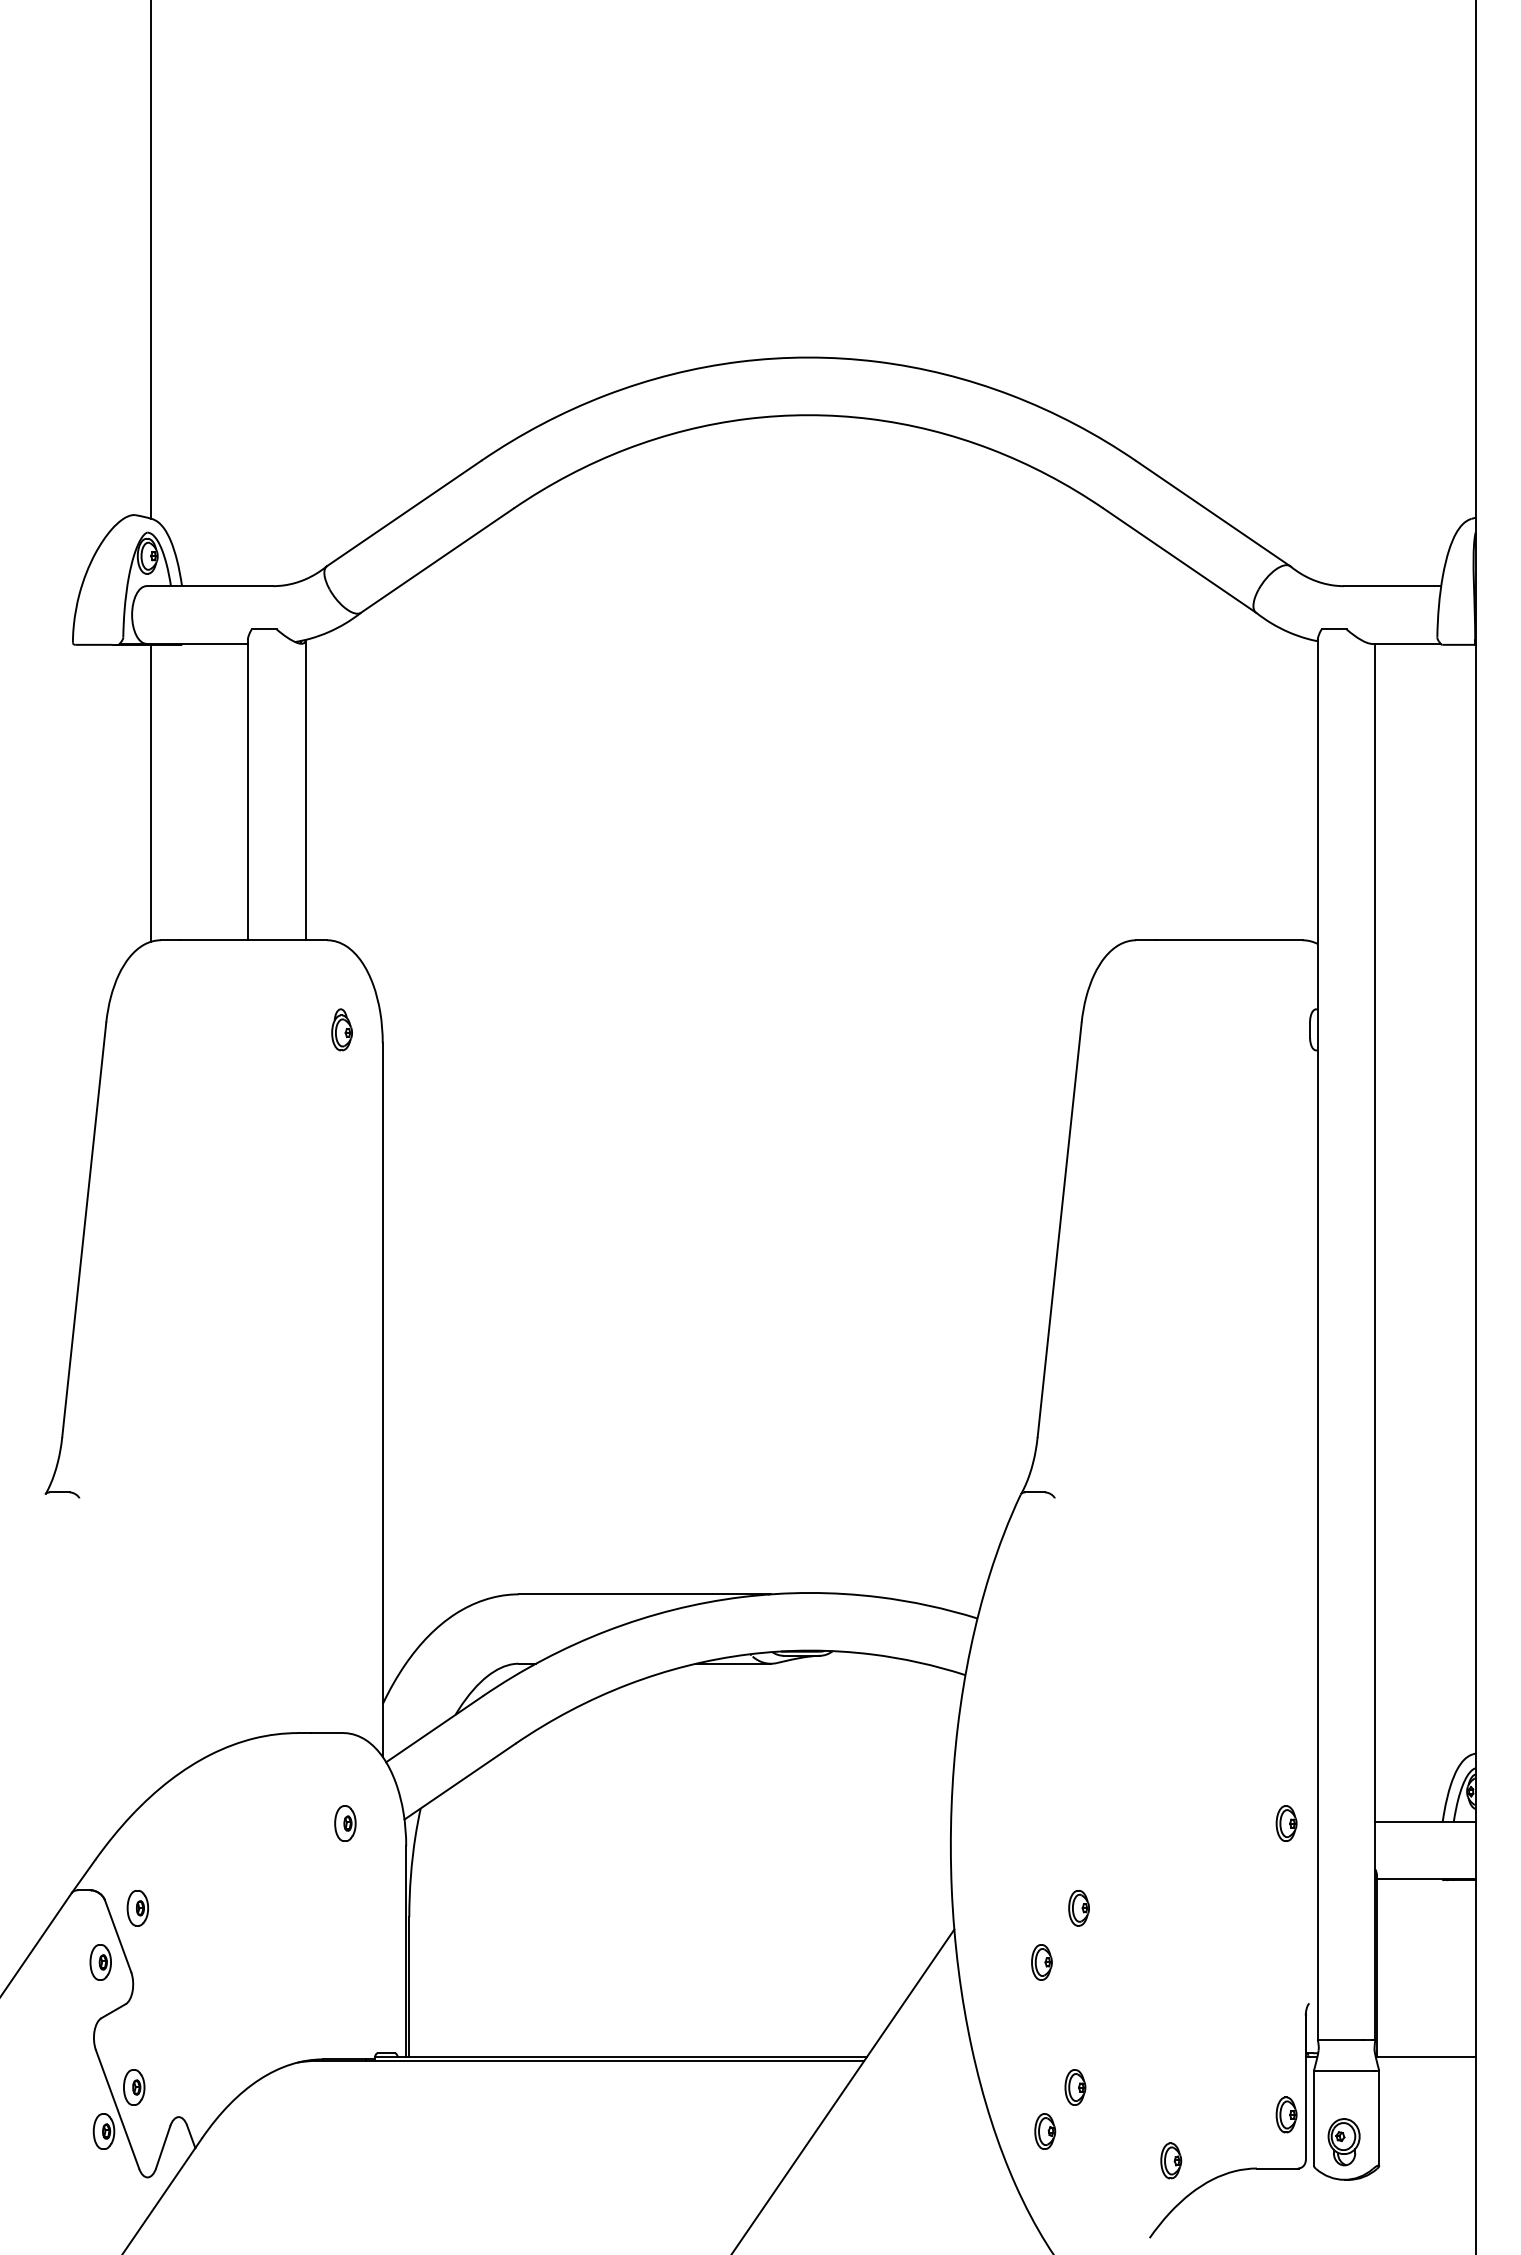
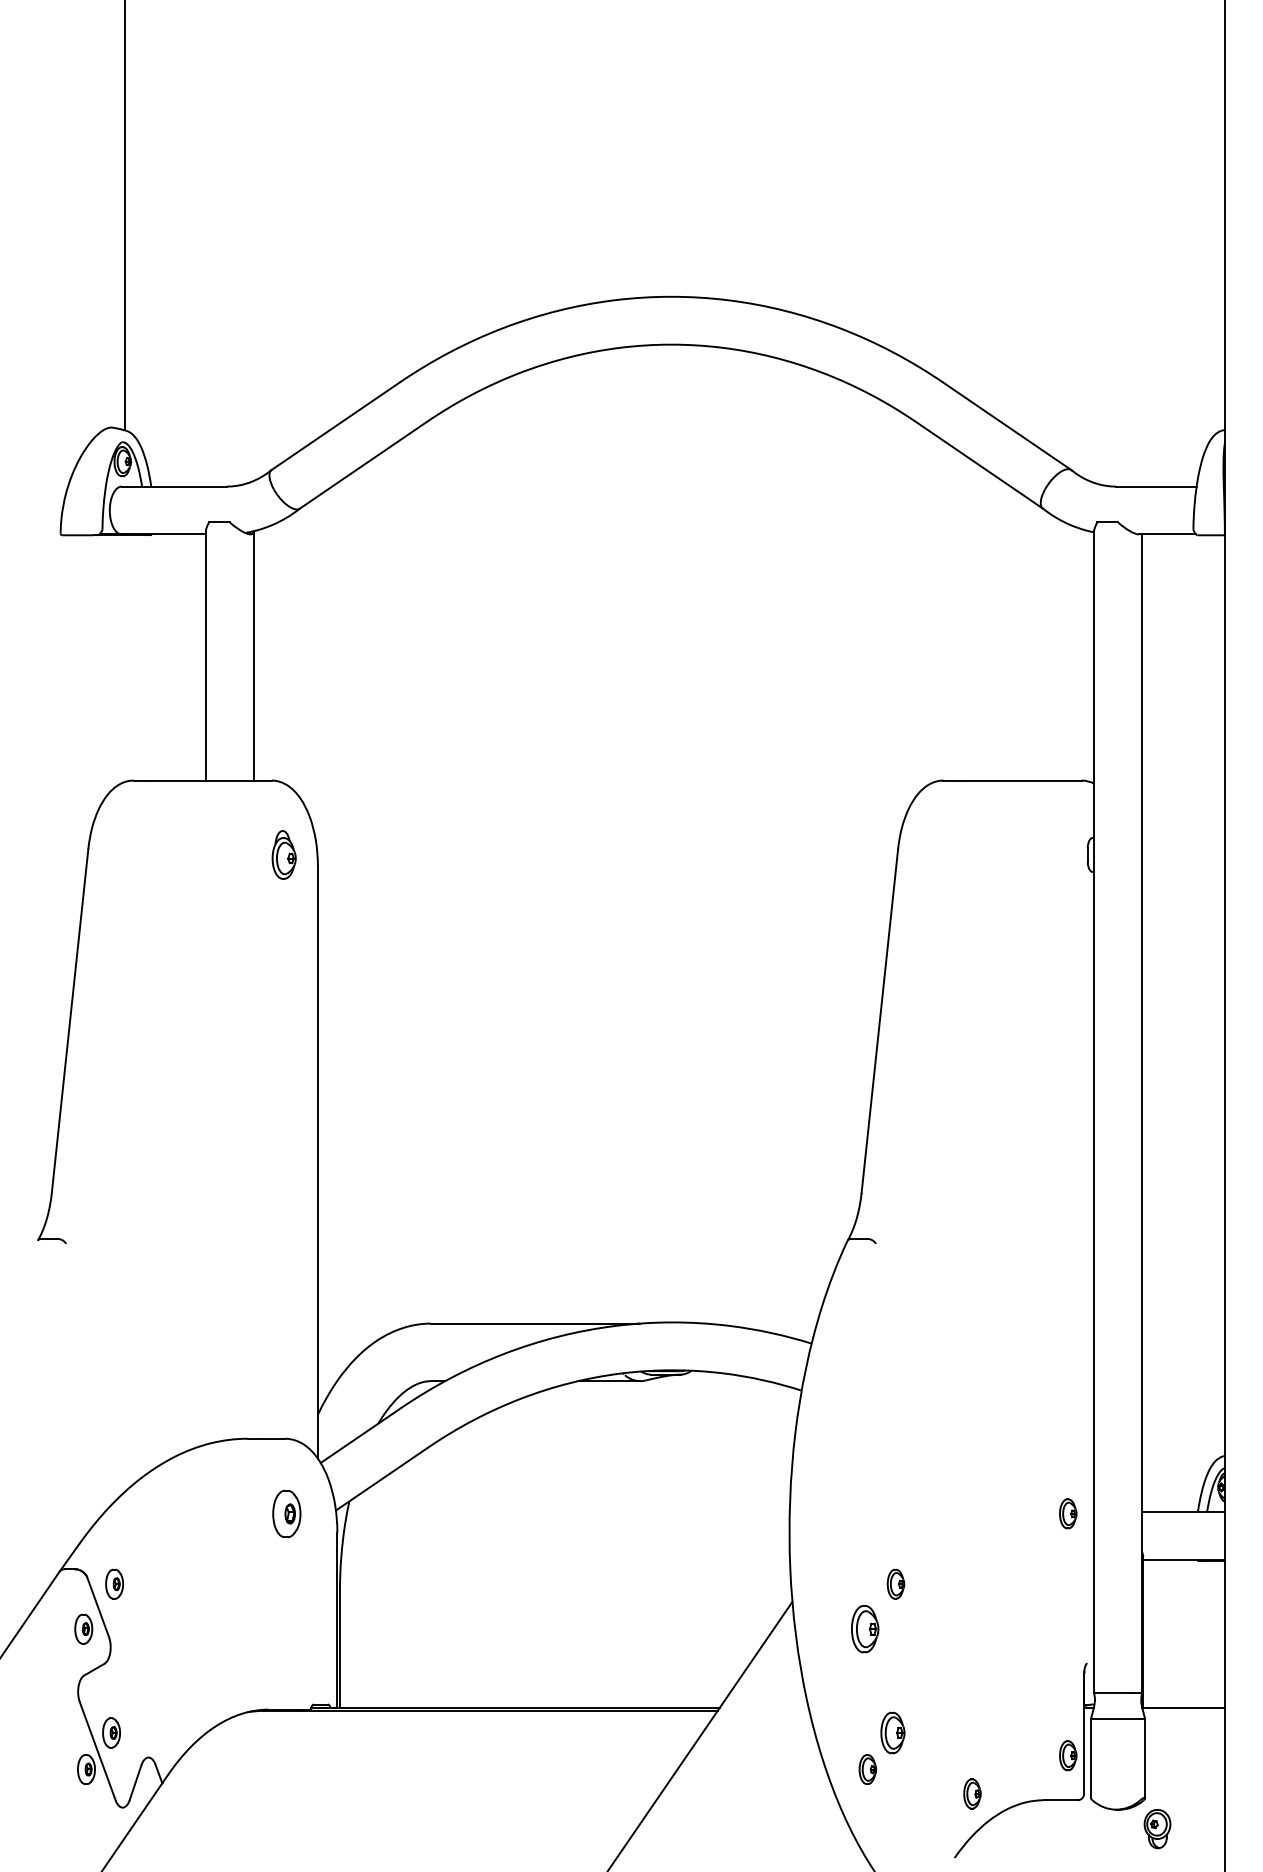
line: (150, 792) -> (125, 657), removed
part: (341, 1029) -> (283, 854), size x1.4
part: (345, 1823) -> (286, 1513), size x1.6
part: (1041, 1962) -> (864, 1629), size x1.6
part: (1075, 2087) -> (893, 1732), size x1.4
part: (1343, 2142) -> (1157, 1829), moved

